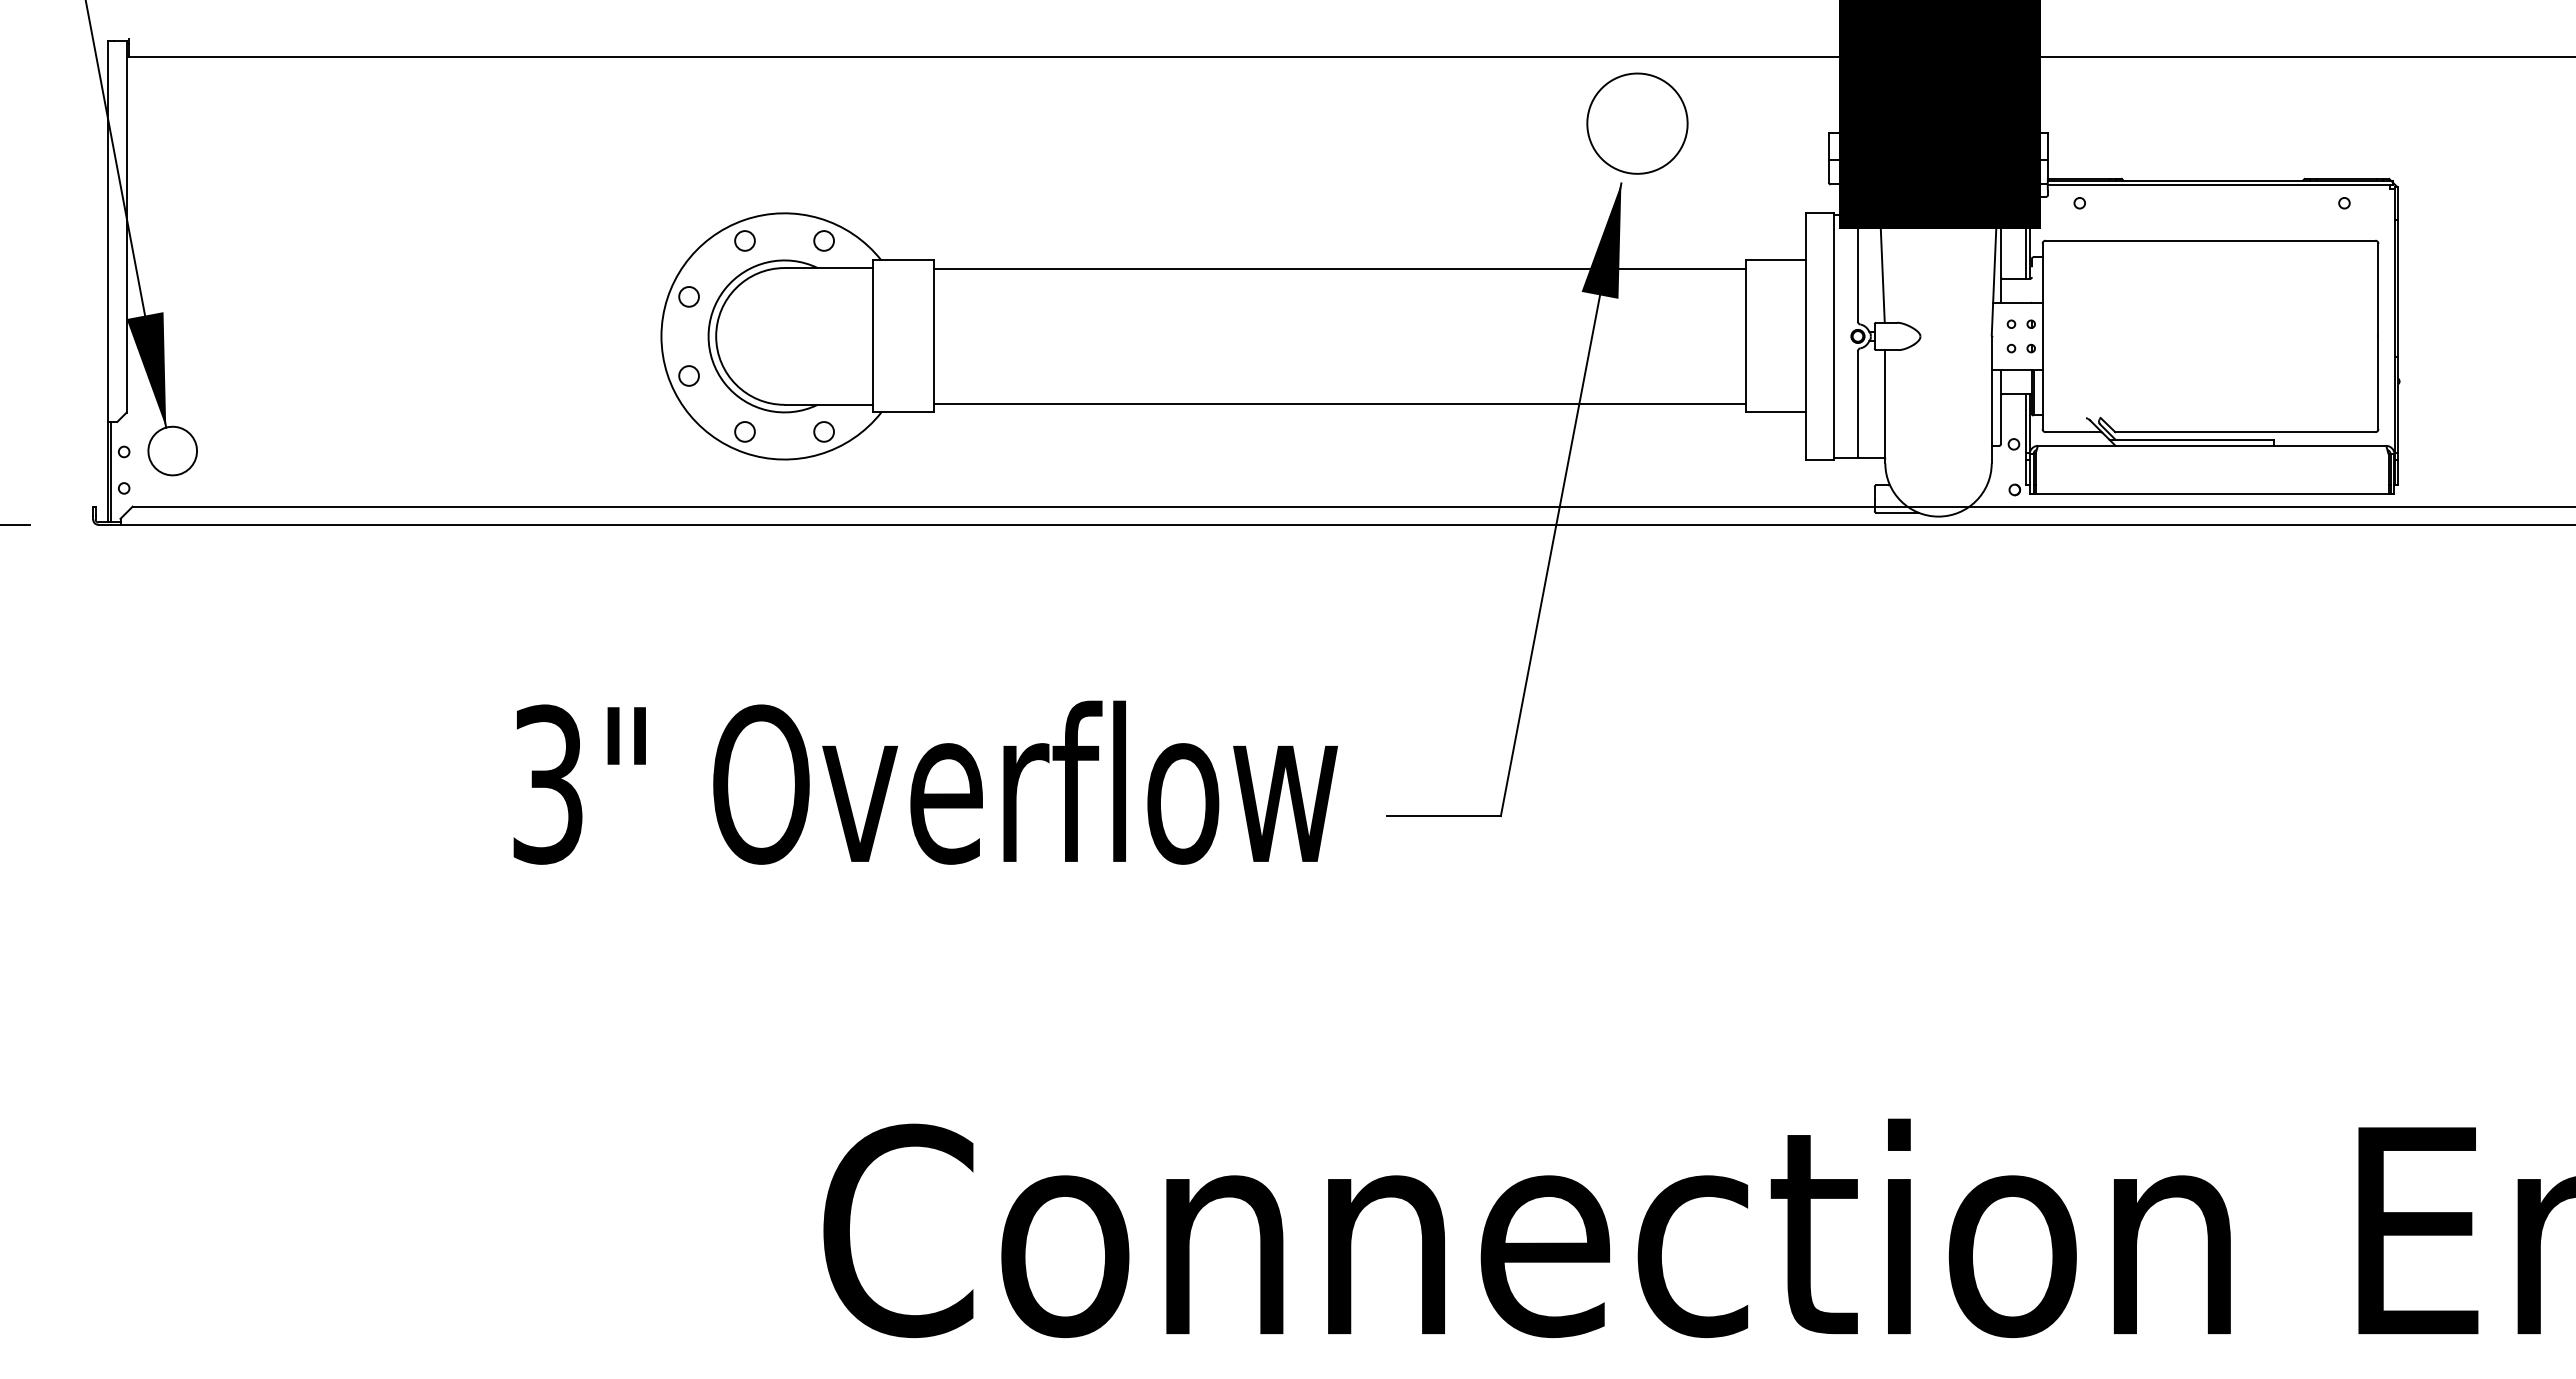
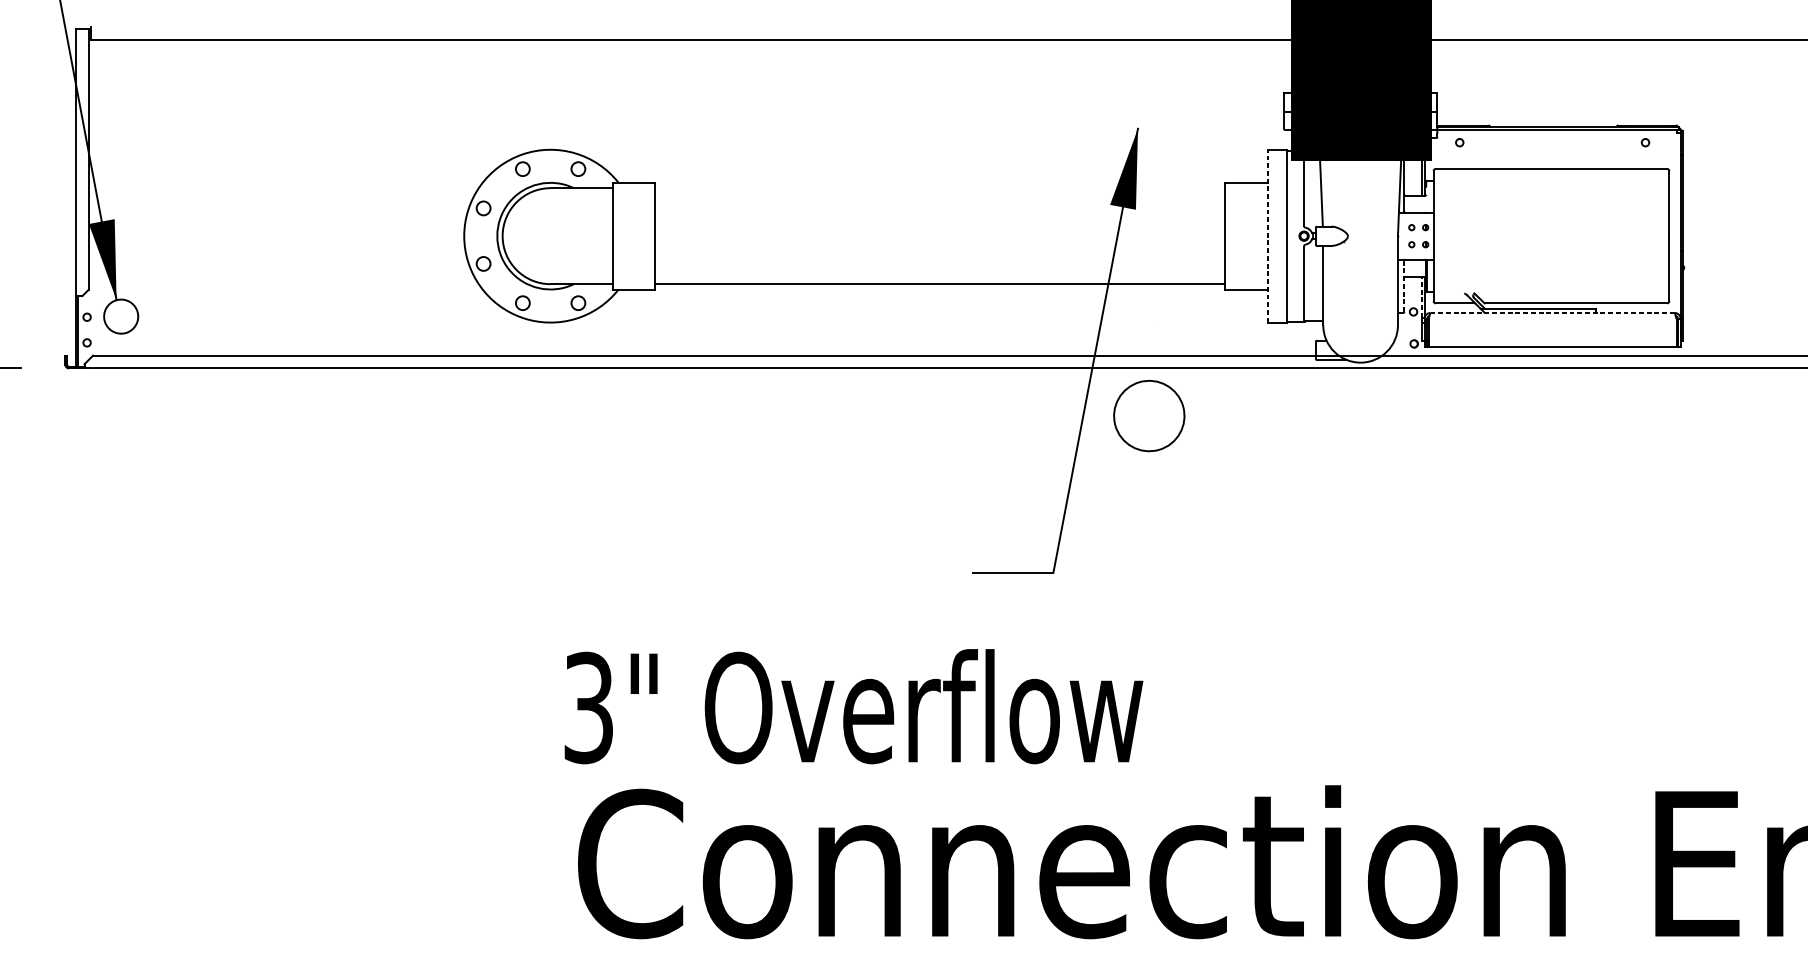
part: (1637, 123) -> (1149, 415), moved
line: (1339, 268) -> (940, 188), removed
line: (1806, 335) -> (1267, 235), solid -> dashed
line: (2000, 408) -> (1404, 286), solid -> dashed
line: (2025, 422) -> (1421, 296), solid -> dashed
line: (2212, 445) -> (1552, 312), solid -> dashed
text: (925, 782) -> (853, 706), moved

